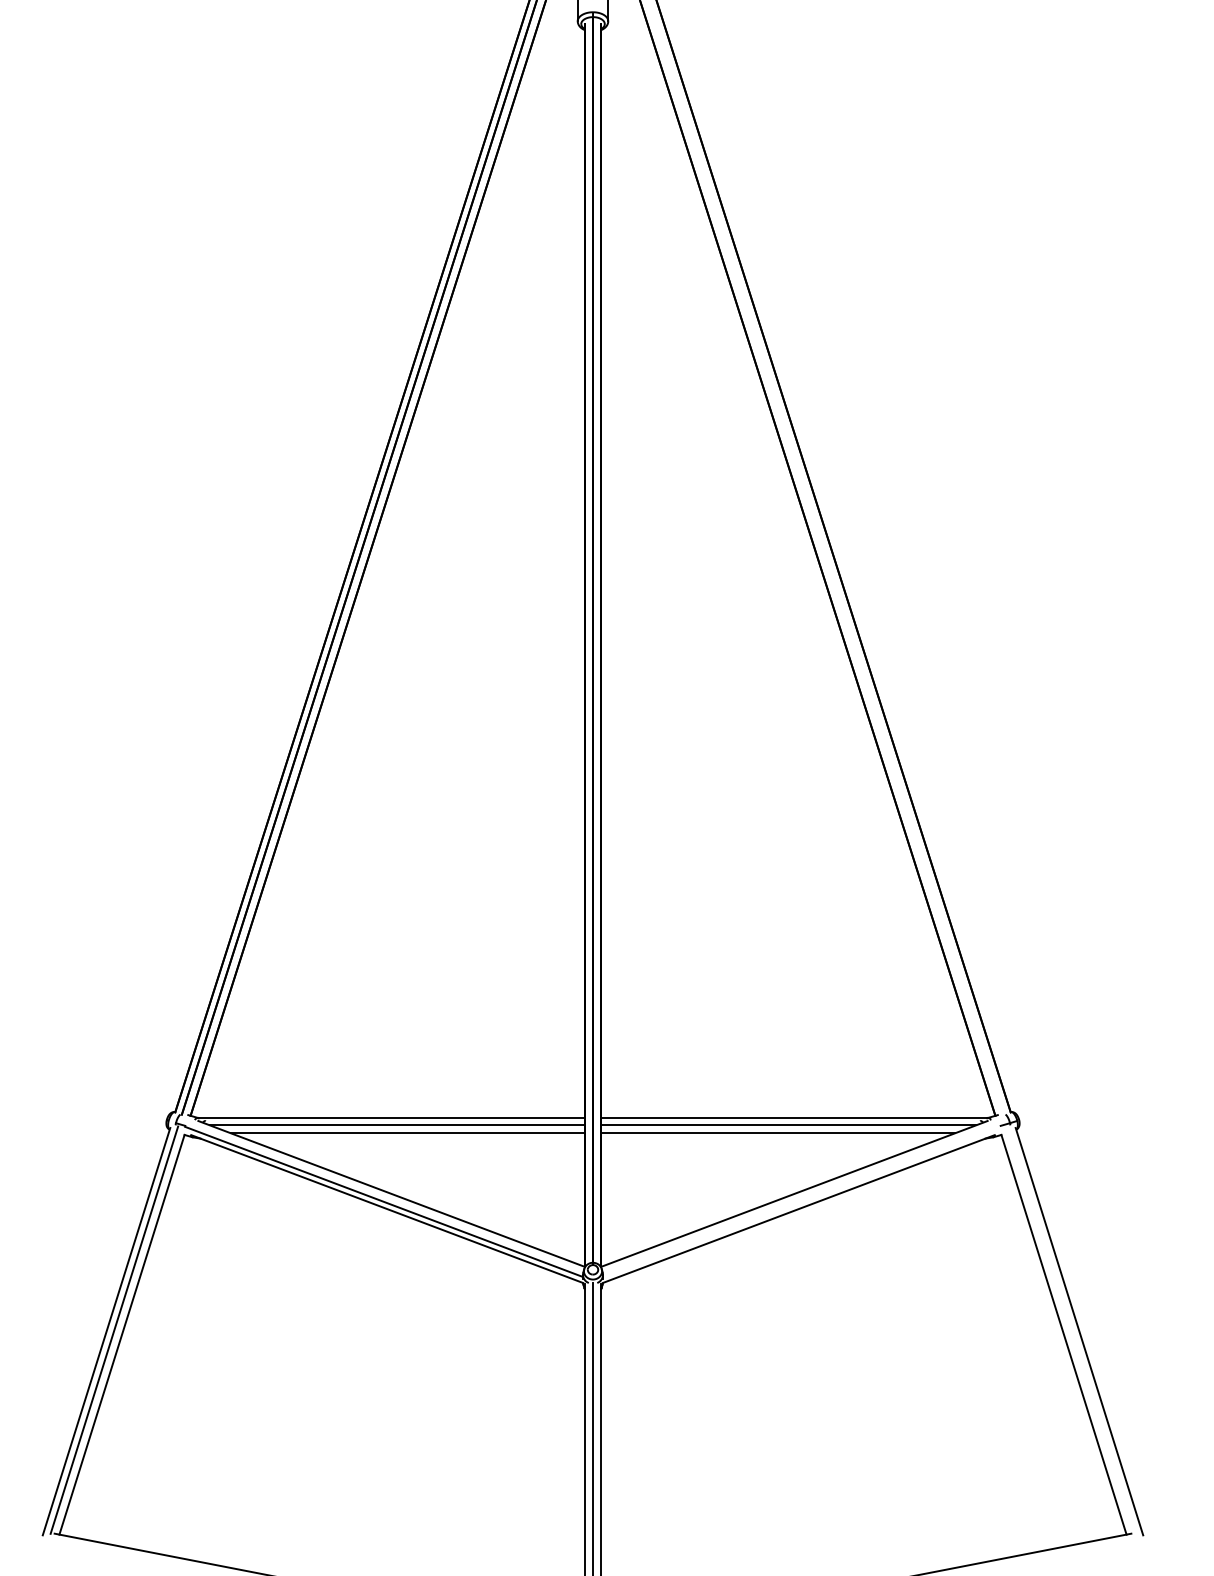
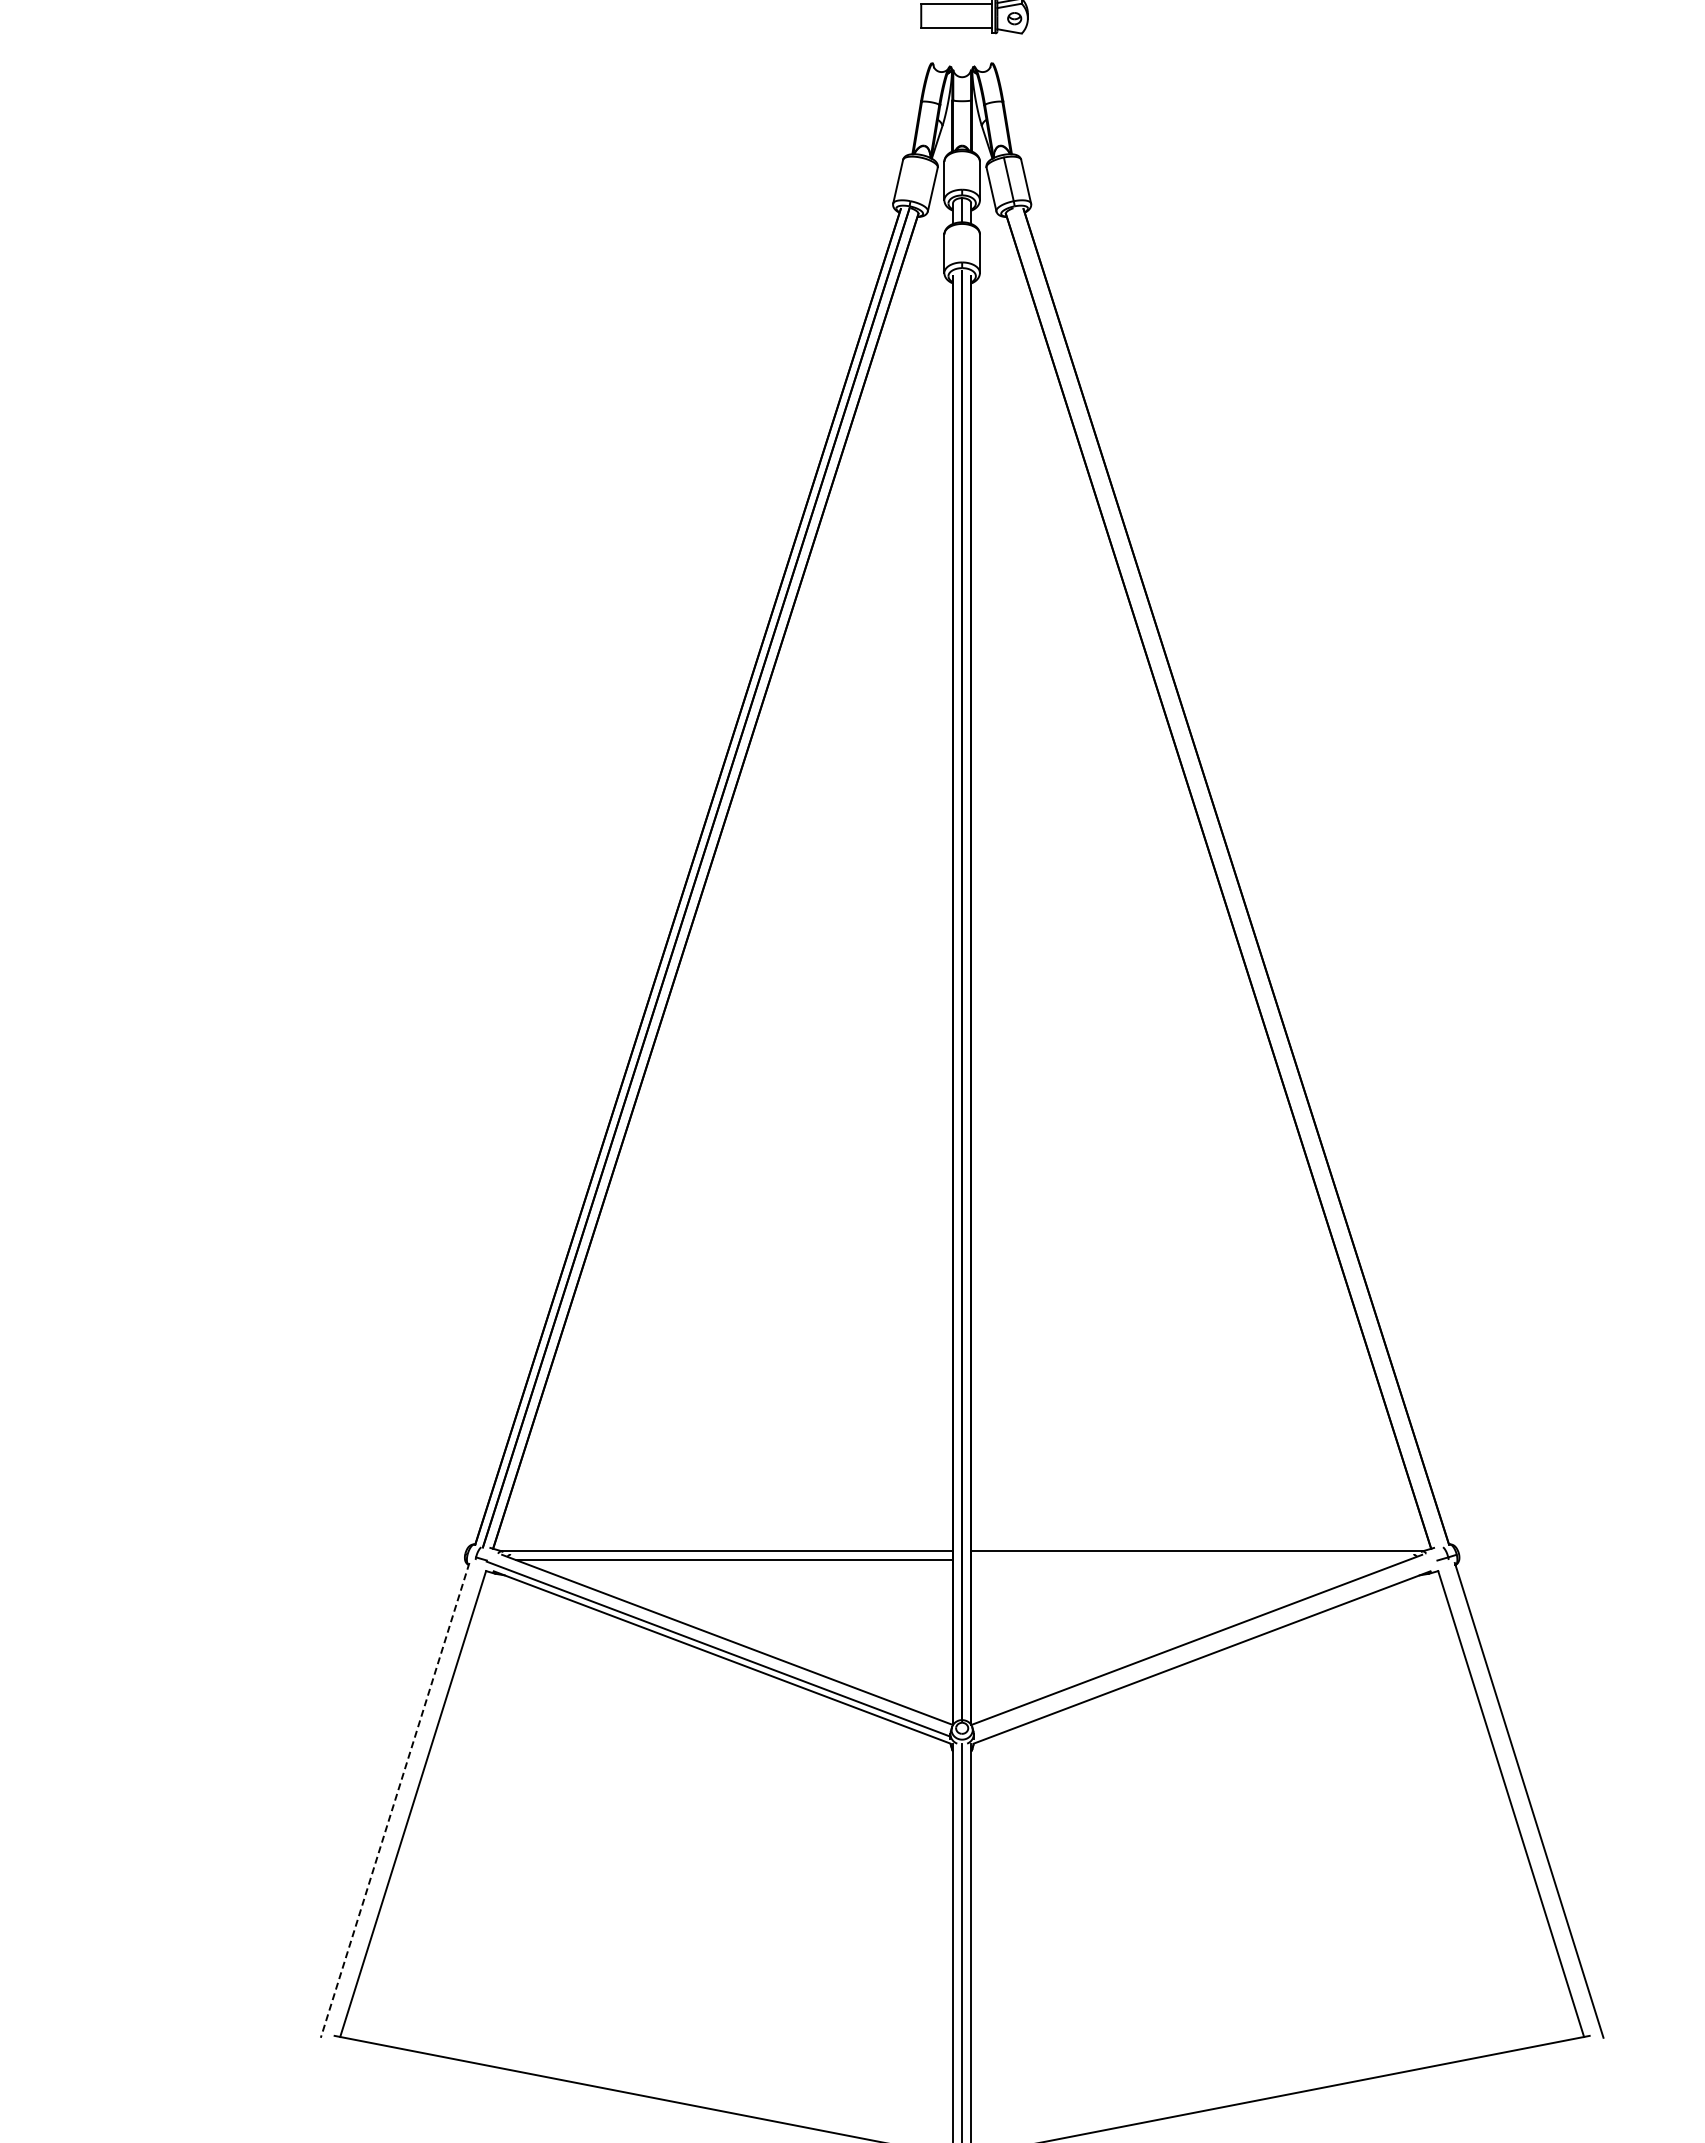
line: (788, 1125) -> (1189, 1559), removed
line: (407, 1133) -> (746, 1569), removed
line: (777, 1133) -> (1177, 1569), removed
line: (113, 1330) -> (403, 1798), removed
line: (106, 1331) -> (395, 1800), solid -> dashed

